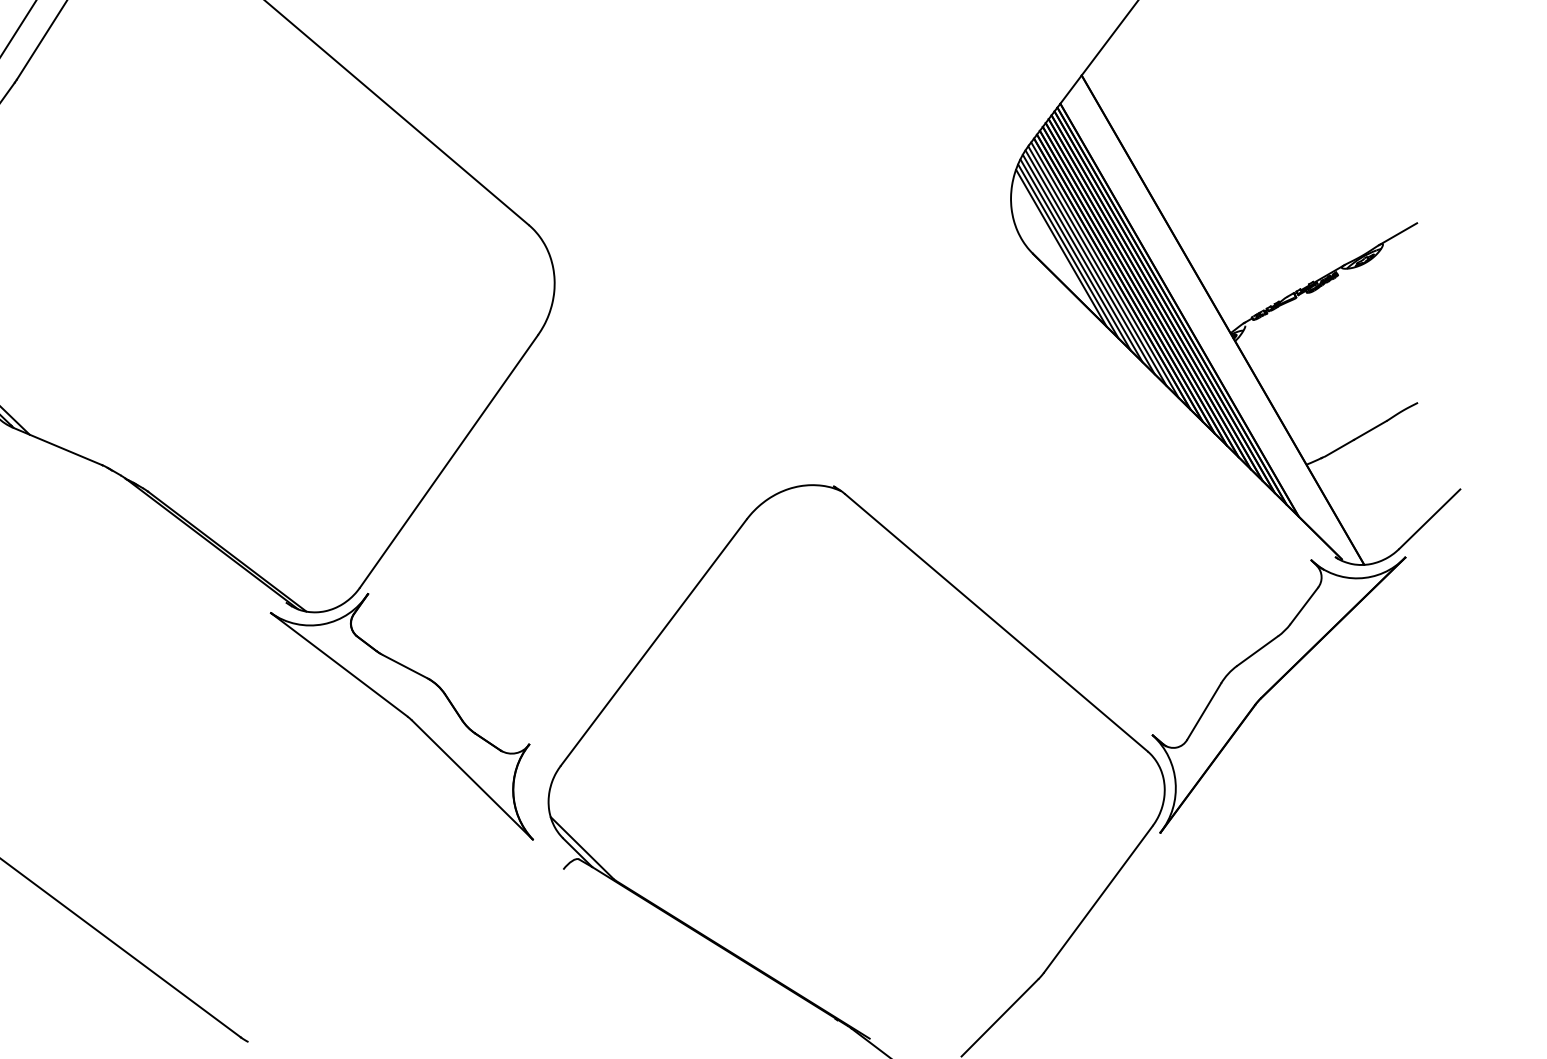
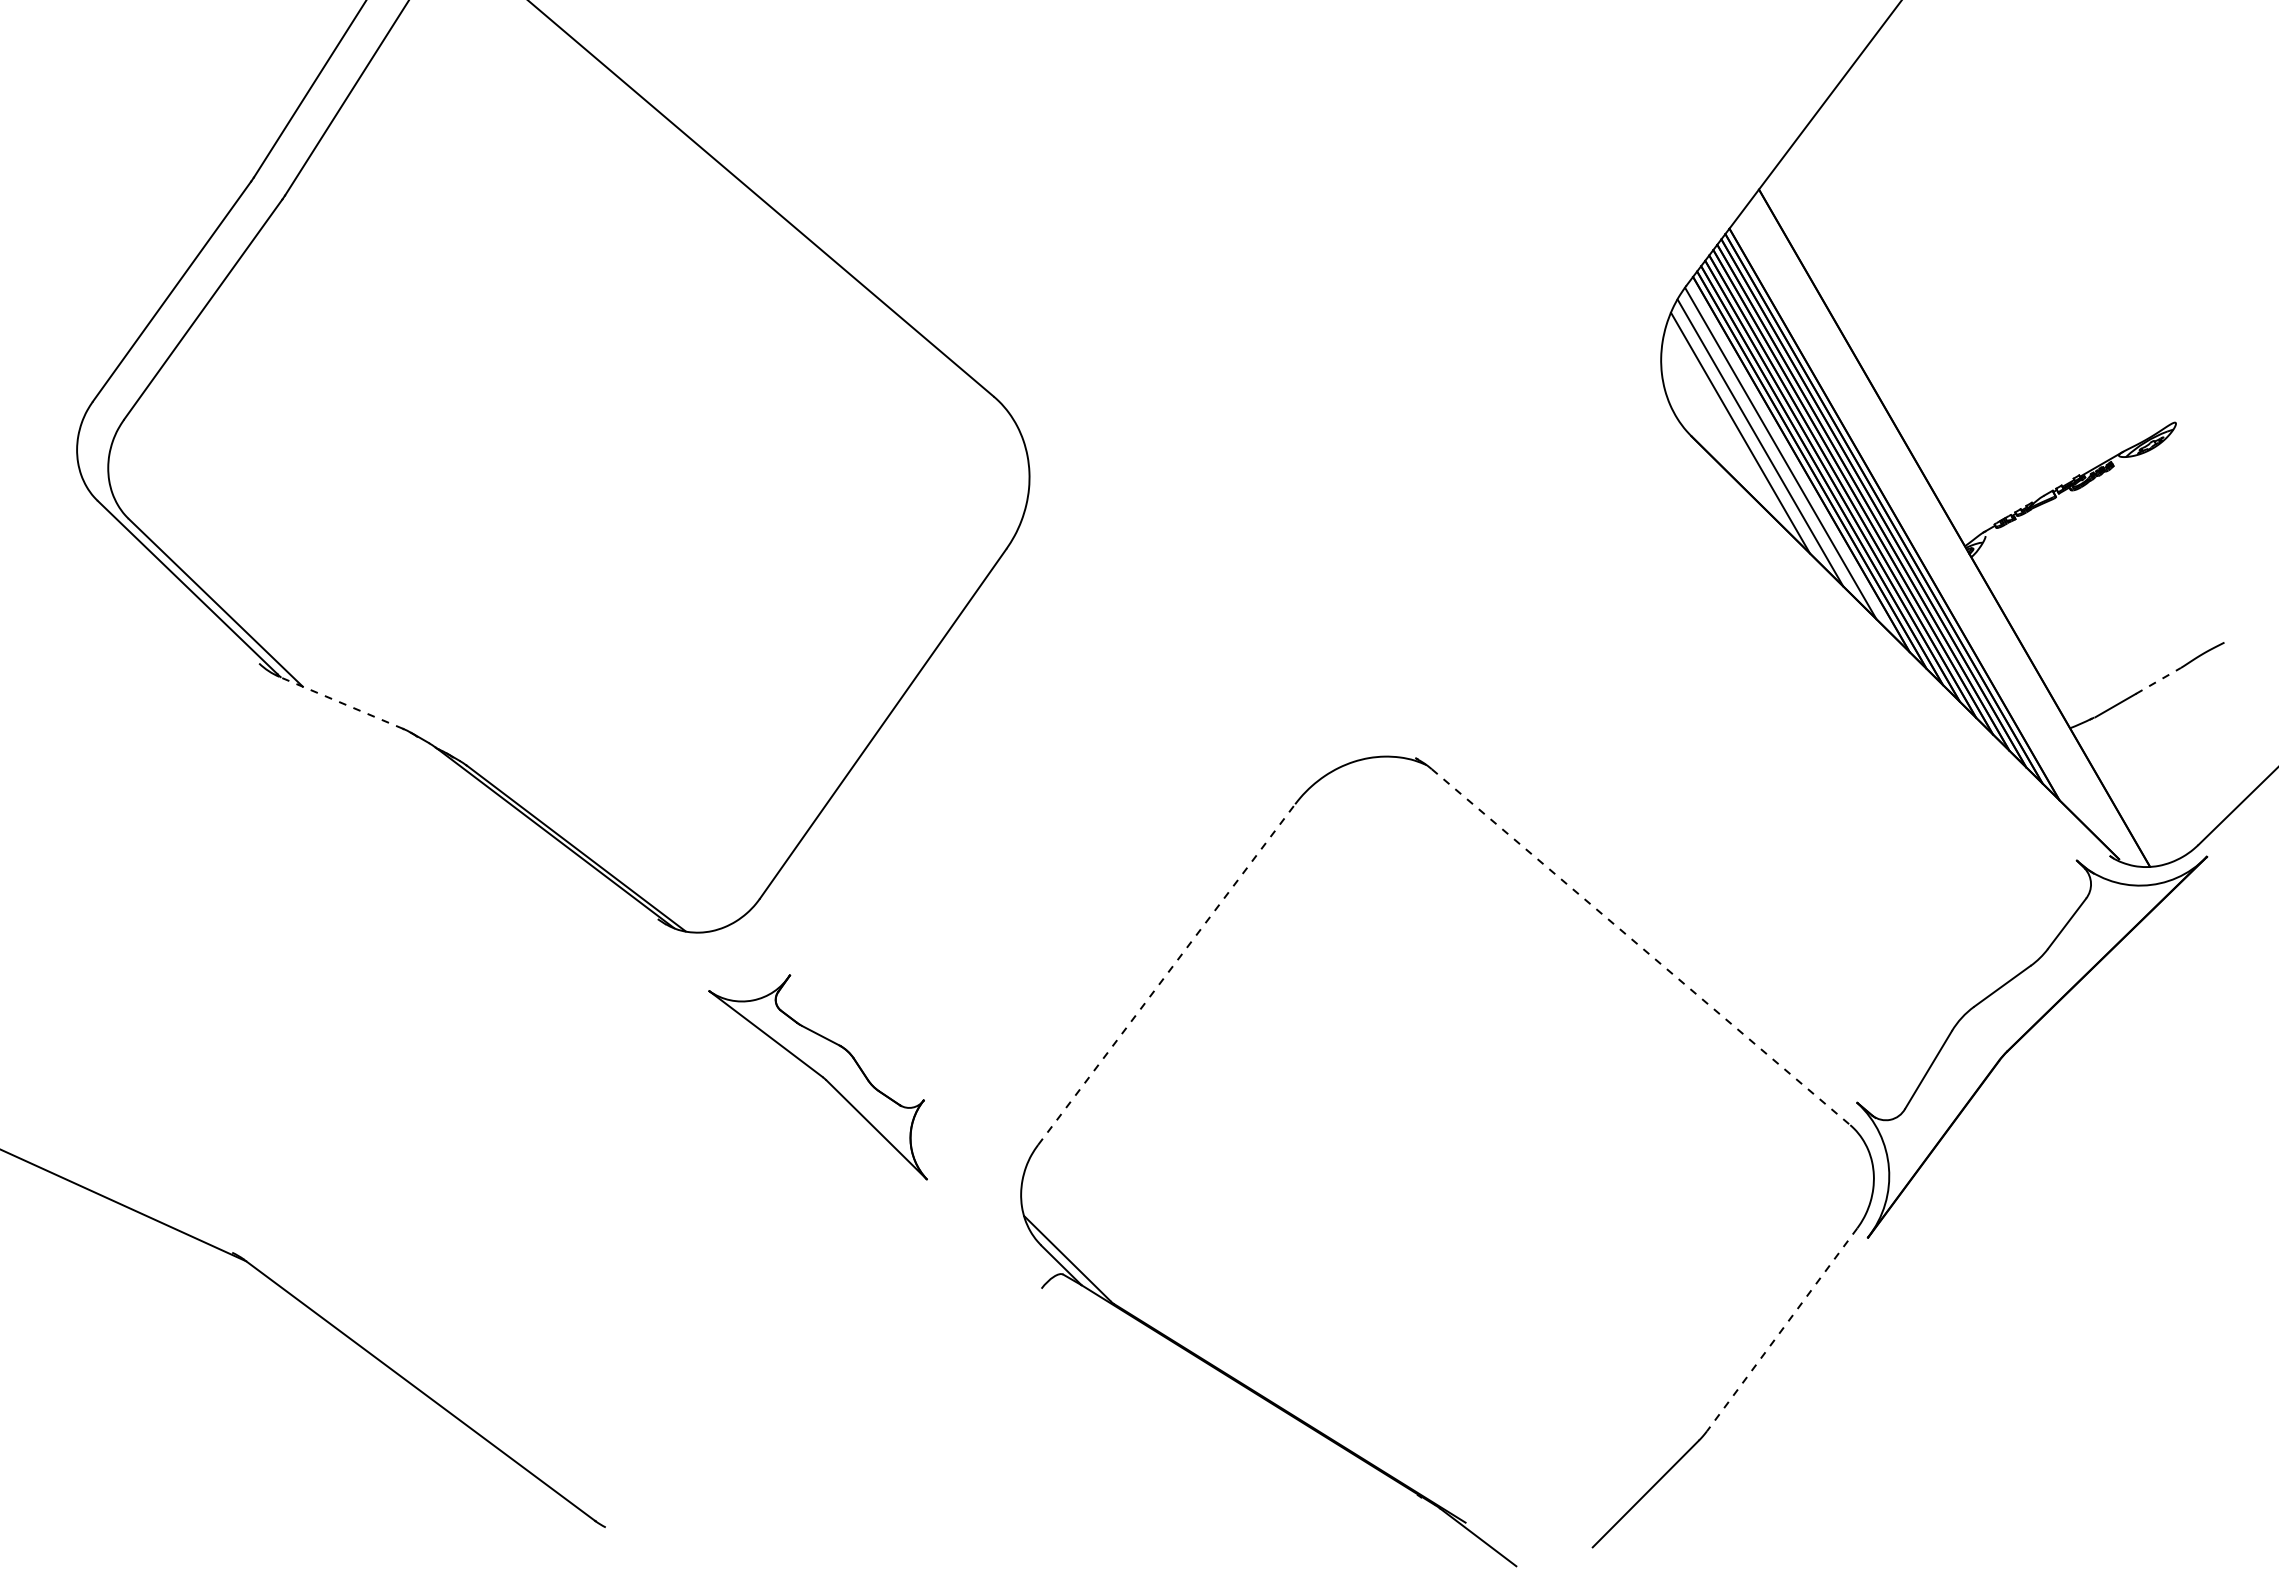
line: (1397, 234) -> (2196, 409), removed
line: (1061, 248) -> (1730, 428), removed
line: (1075, 254) -> (1750, 437), removed
line: (1090, 262) -> (1770, 448), removed
line: (1105, 269) -> (1791, 458), removed
line: (1370, 430) -> (2158, 680), solid -> dashed
line: (56, 446) -> (340, 702), solid -> dashed
line: (996, 623) -> (1641, 947), solid -> dashed
line: (654, 642) -> (1167, 974), solid -> dashed
part: (401, 717) -> (817, 1077), size x0.6
line: (1097, 899) -> (1781, 1330), solid -> dashed

